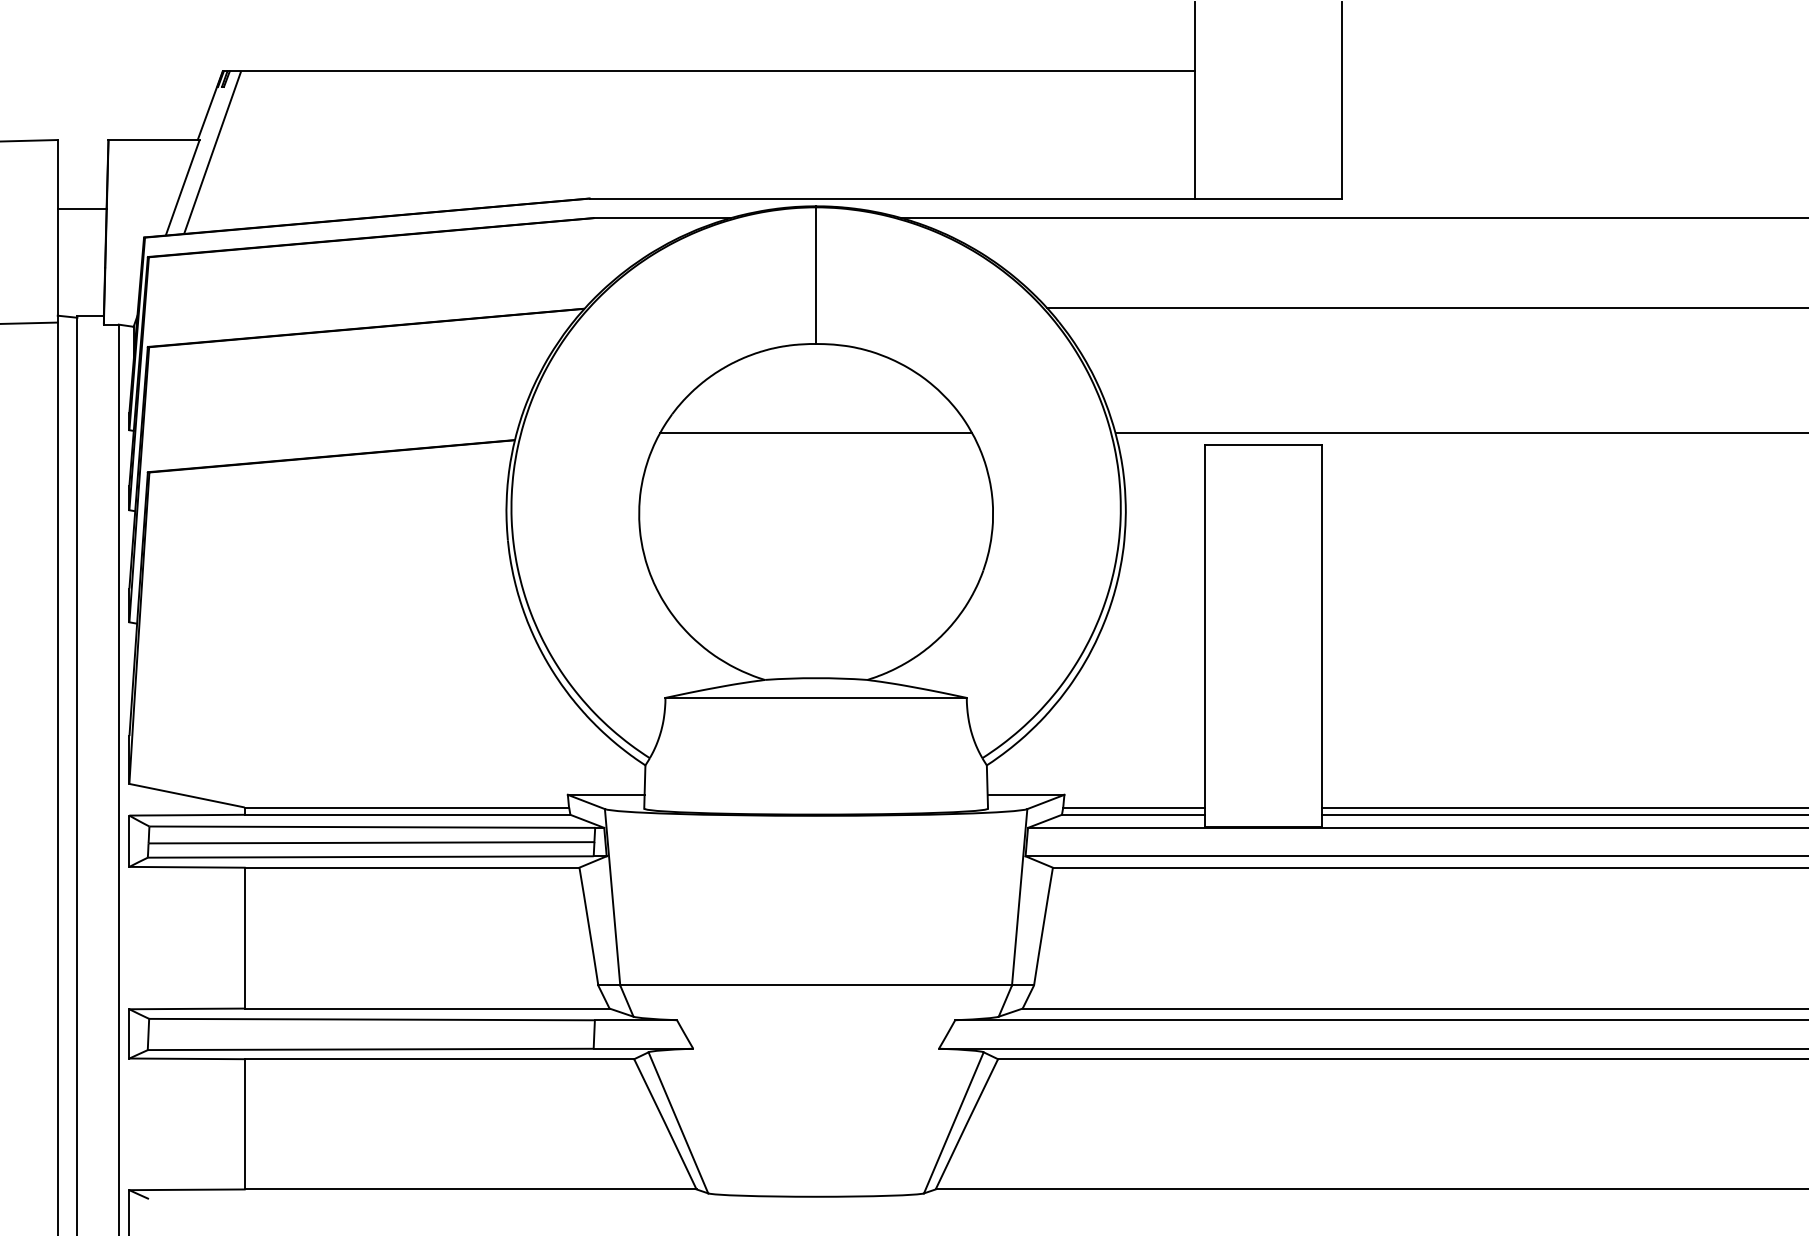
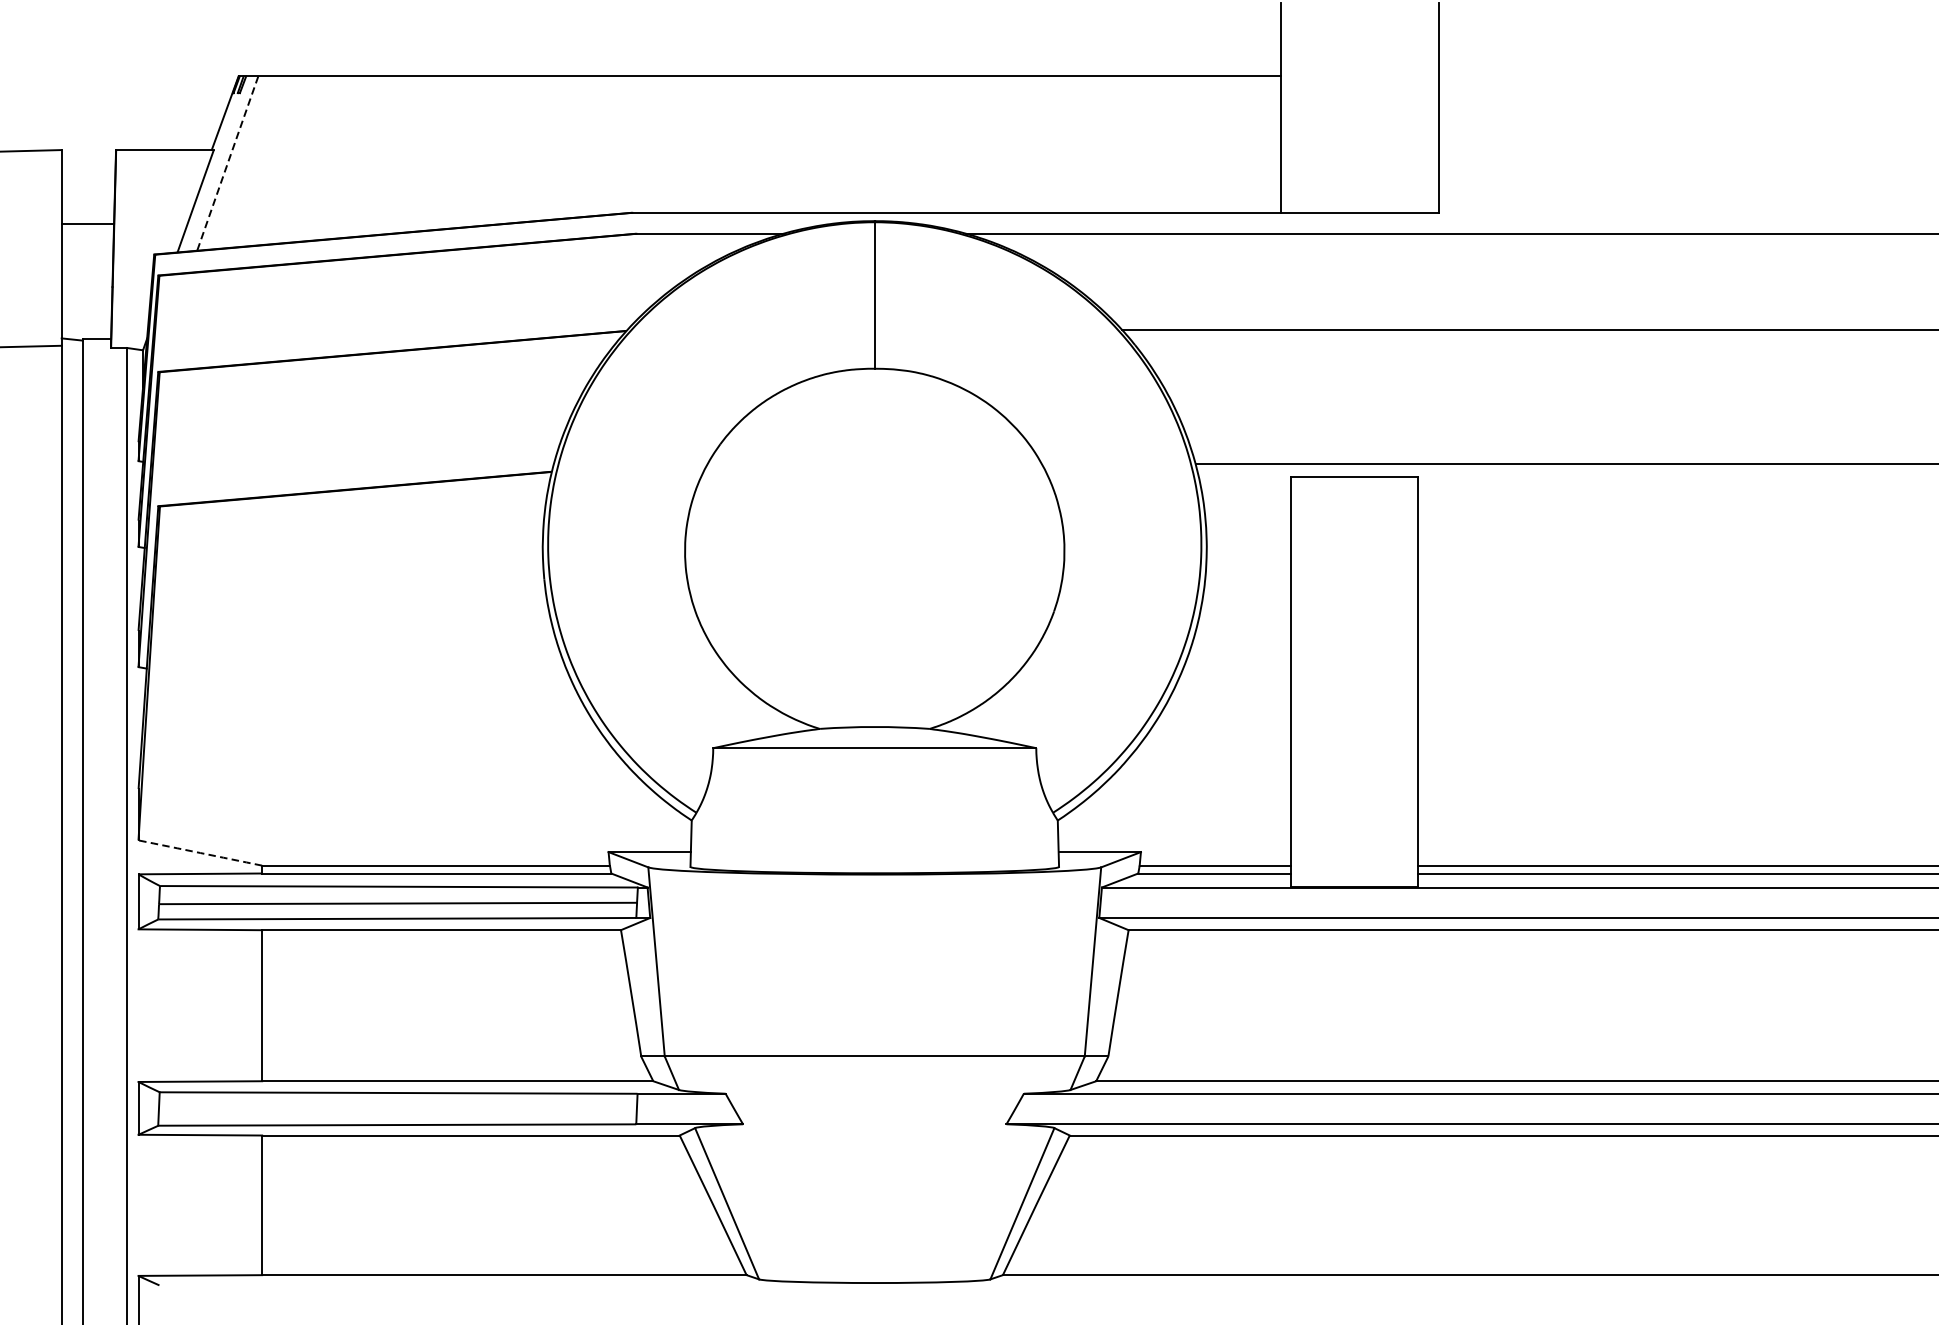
arc: (212, 152) -> (227, 163), solid -> dashed
line: (816, 433) -> (875, 464), removed
arc: (187, 795) -> (200, 852), solid -> dashed

